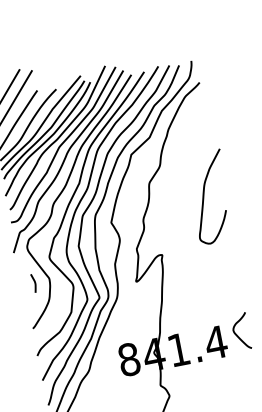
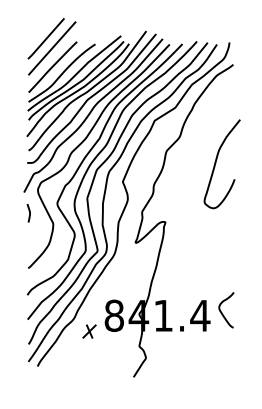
curve: (204, 197) -> (216, 163), moved
curve: (34, 283) -> (29, 213), moved
part: (107, 380) -> (89, 331), added

